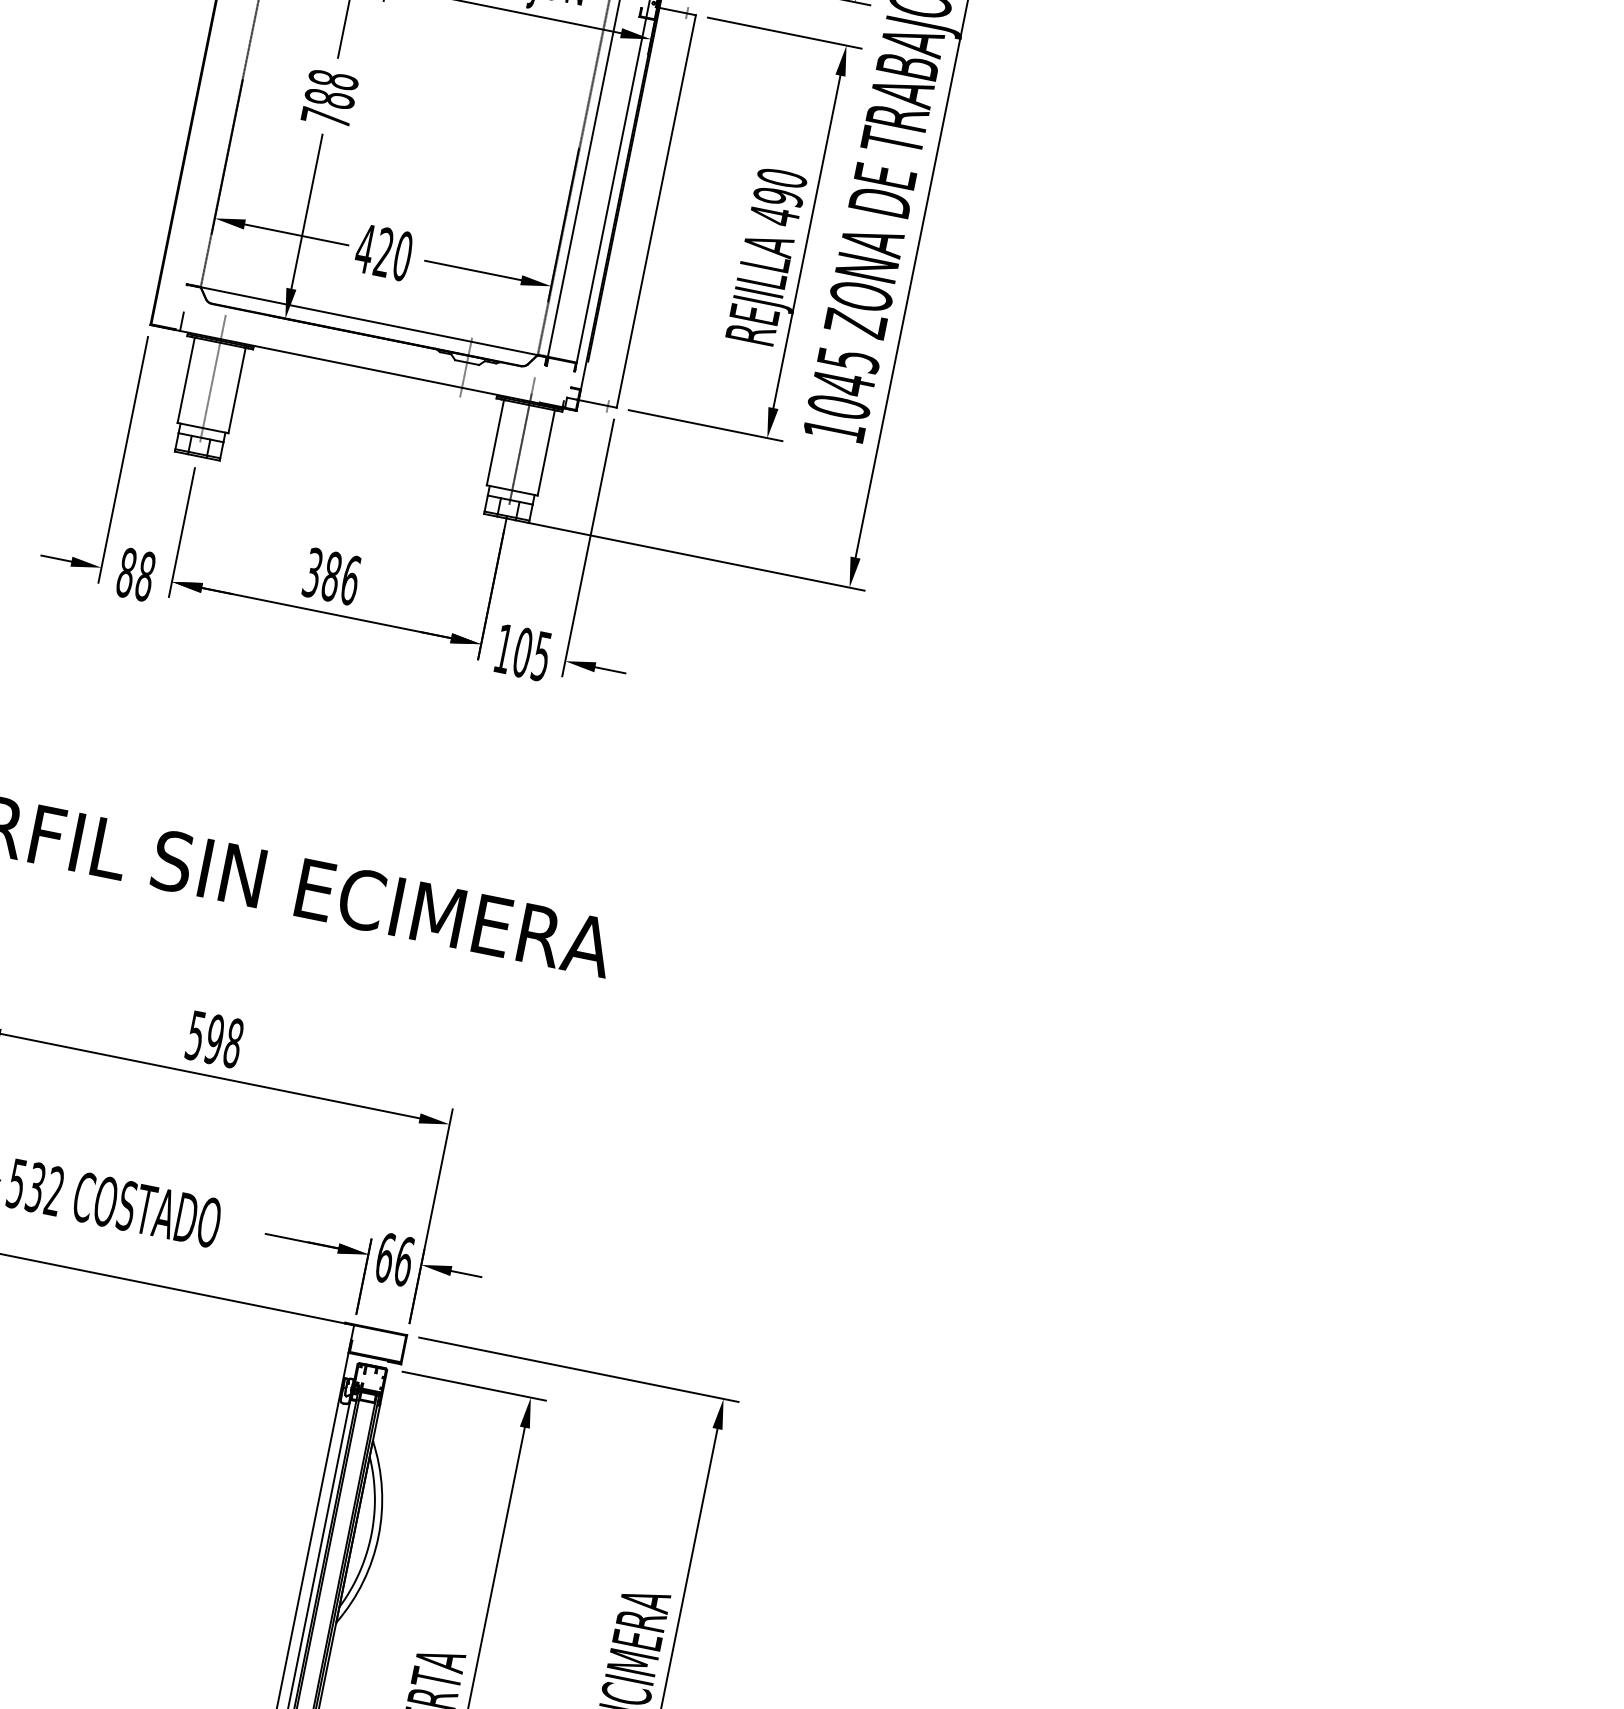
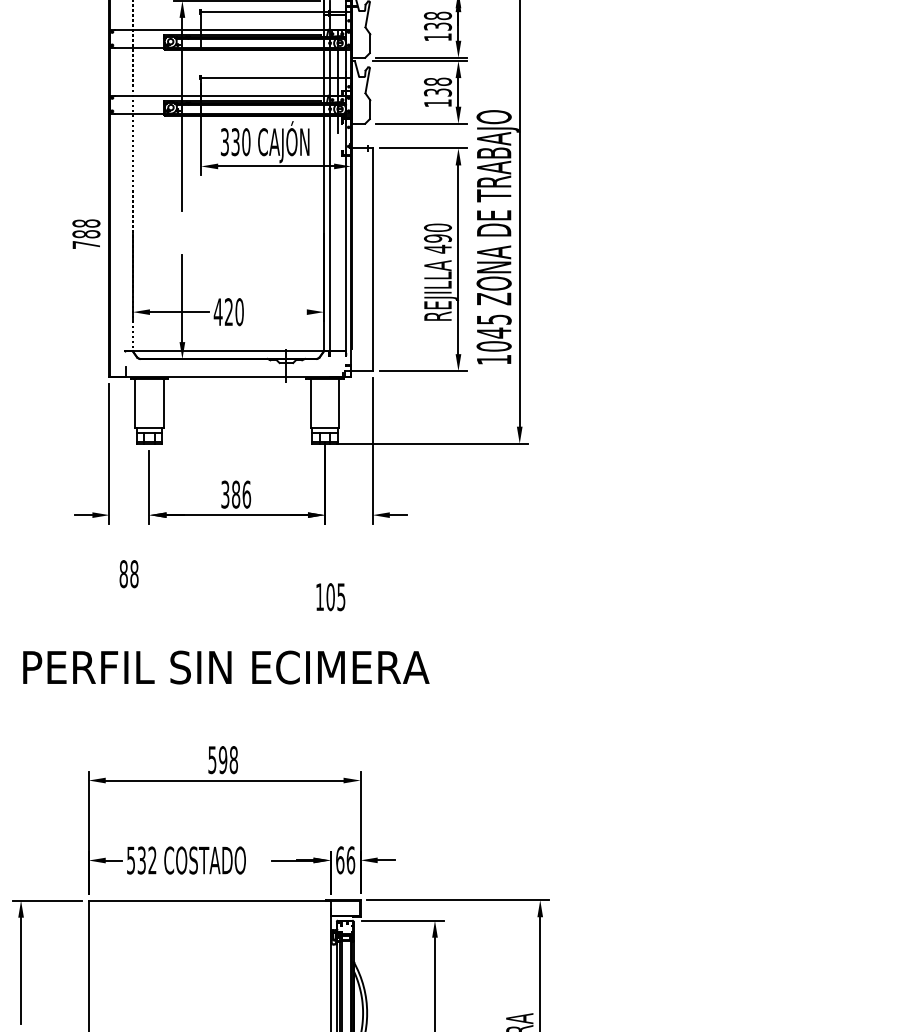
text: (330, 97) -> (86, 233), moved
line: (472, 271) -> (279, 312), removed
text: (134, 575) -> (128, 574), moved
text: (522, 653) -> (330, 597), moved

